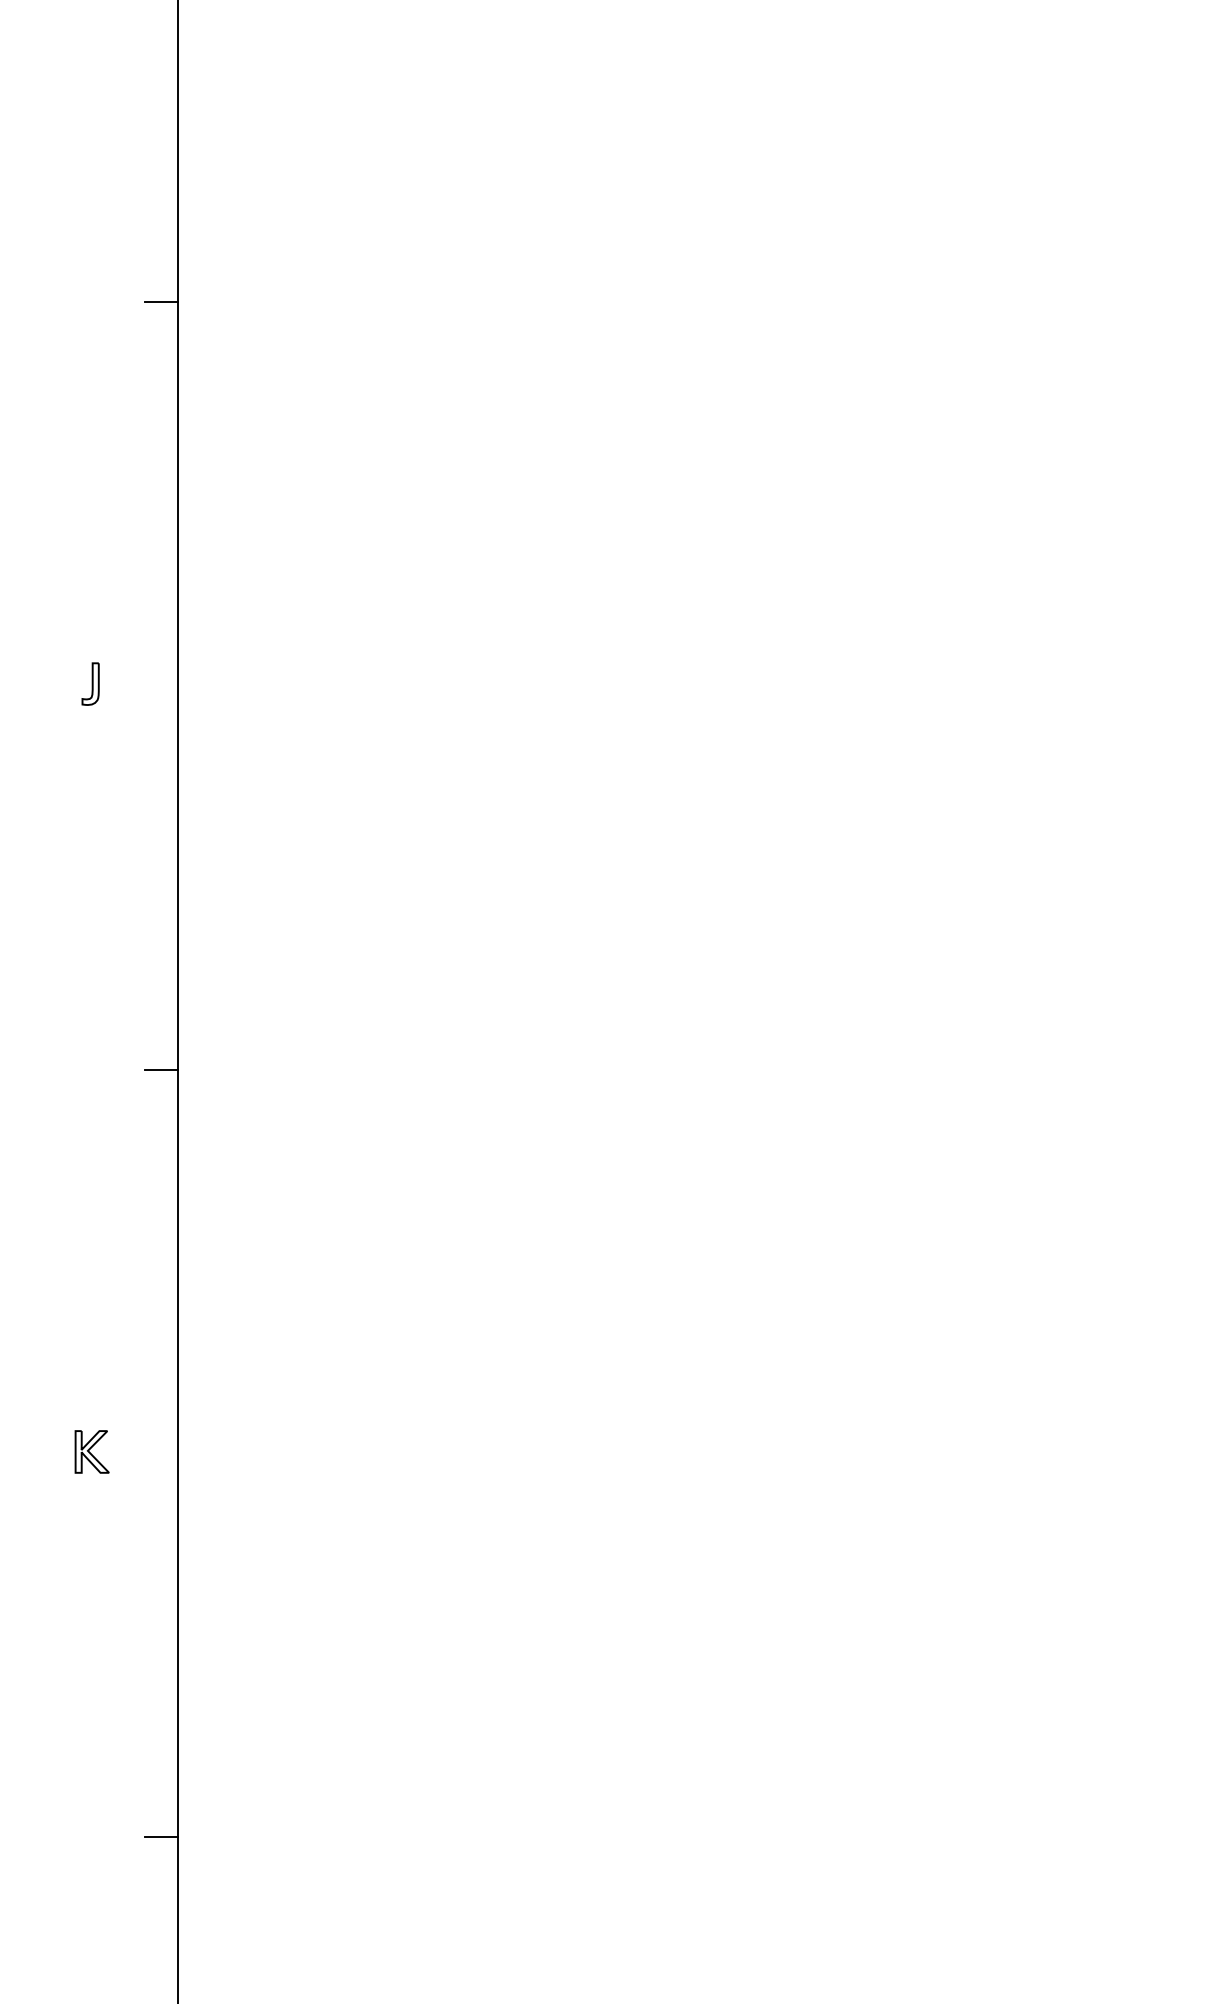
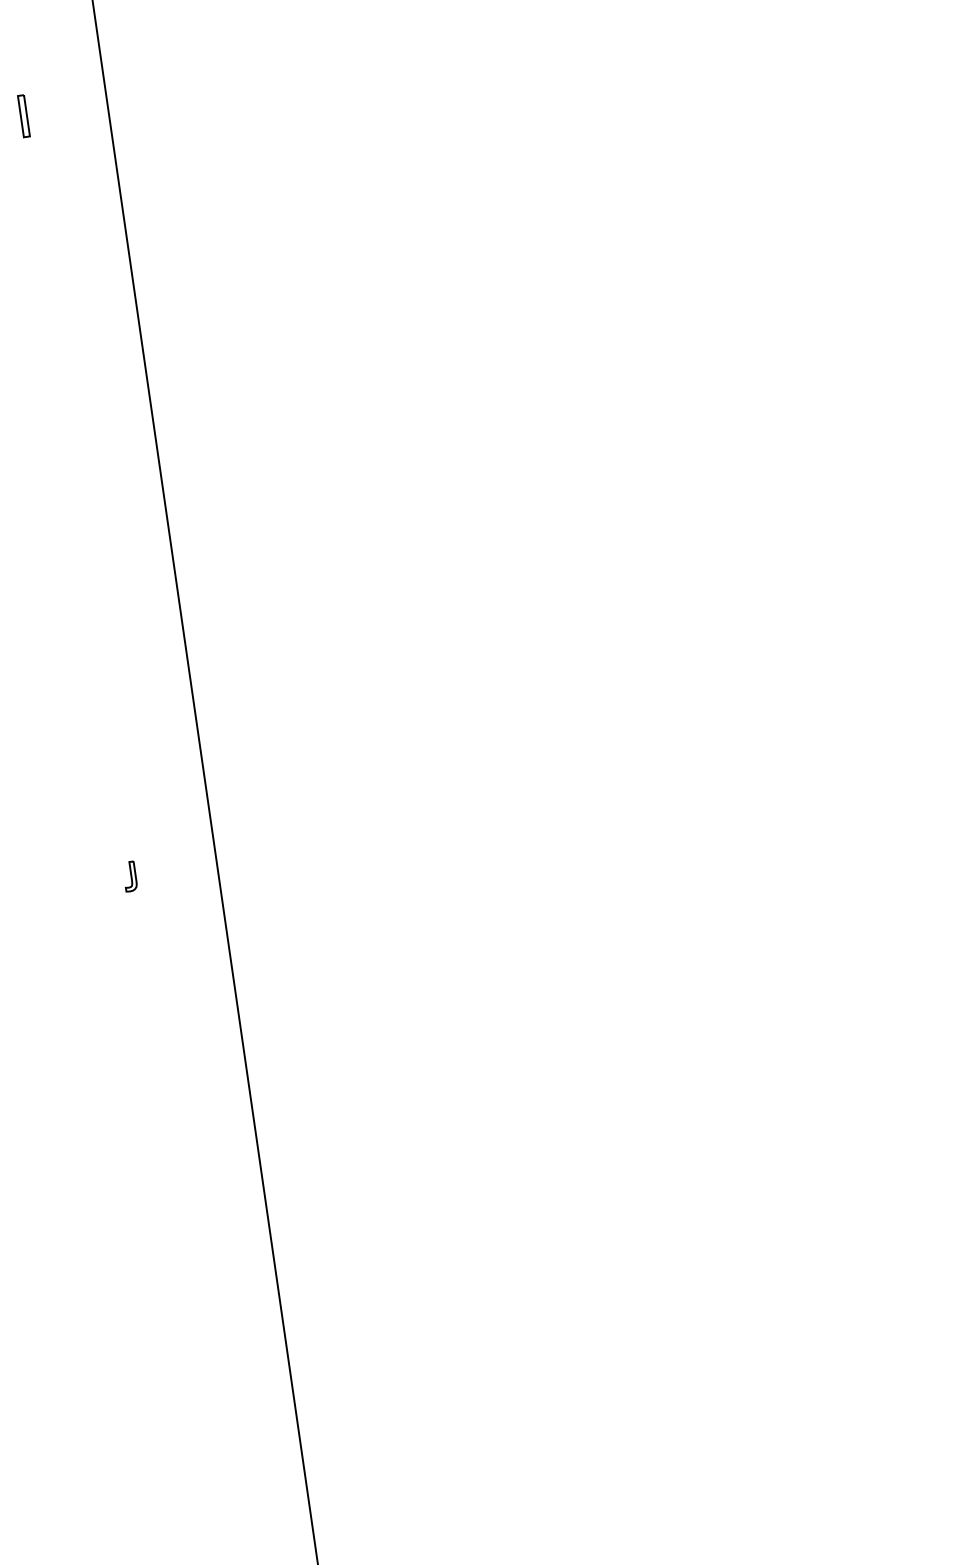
line: (161, 301) -> (145, 487), removed
part: (90, 683) -> (129, 876), size x0.7
line: (161, 1069) -> (255, 1248), removed

